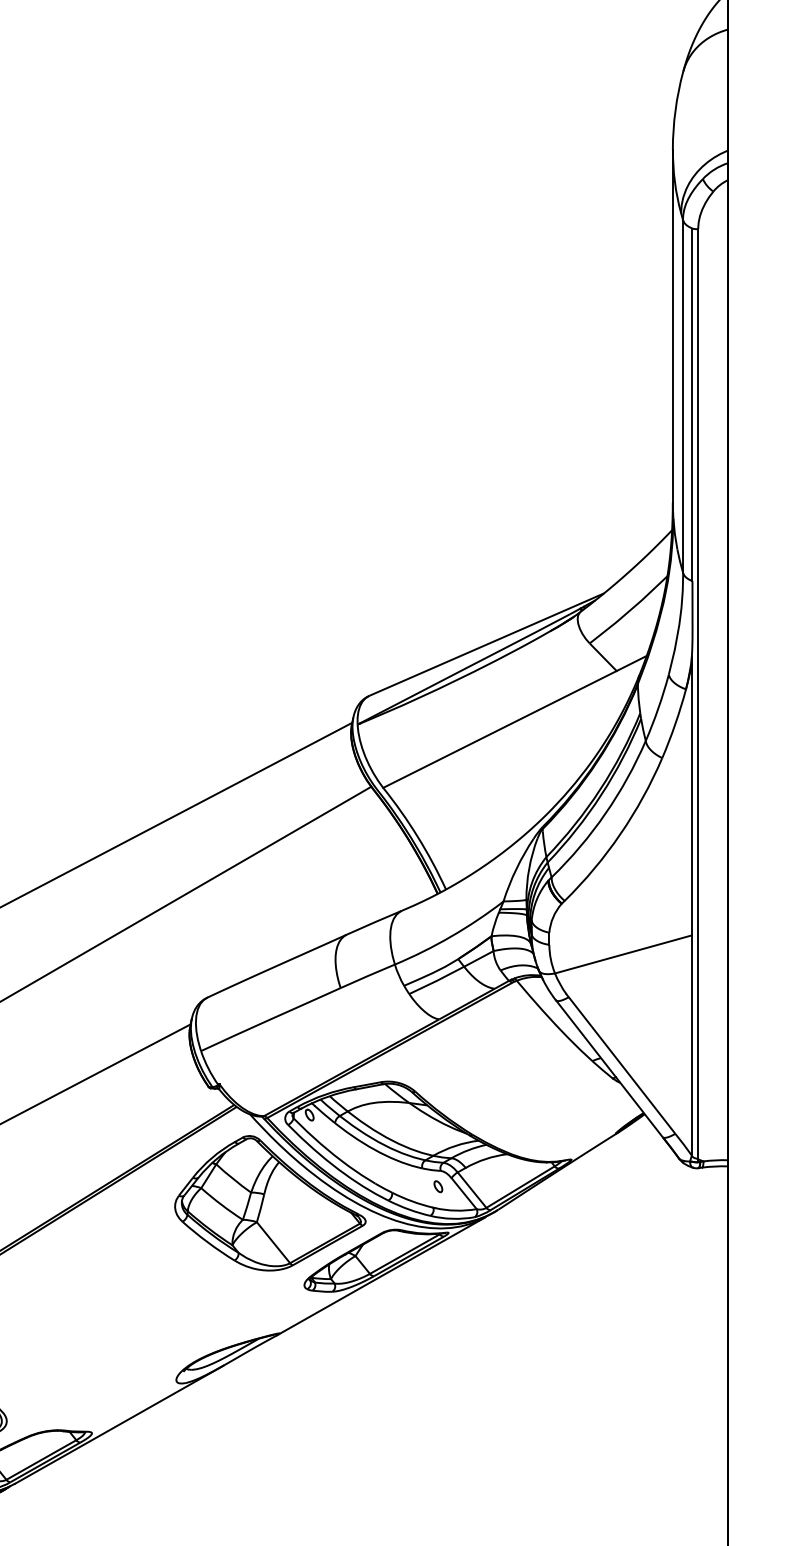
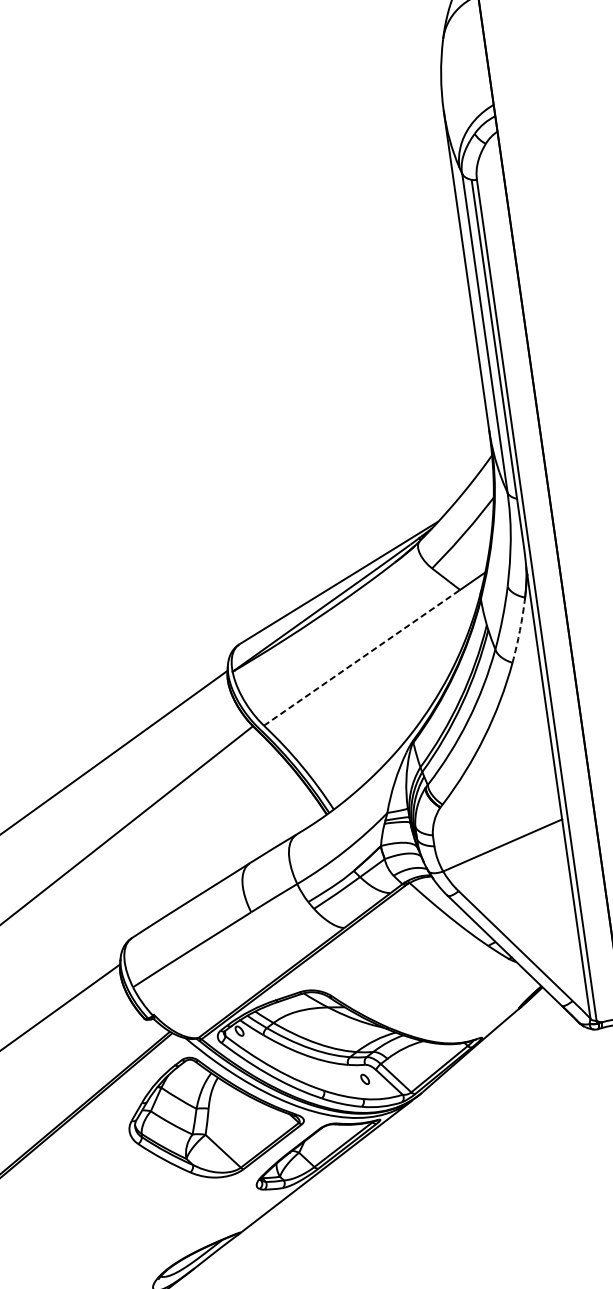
arc: (675, 724) -> (520, 630), solid -> dashed
line: (499, 729) -> (361, 657), solid -> dashed

